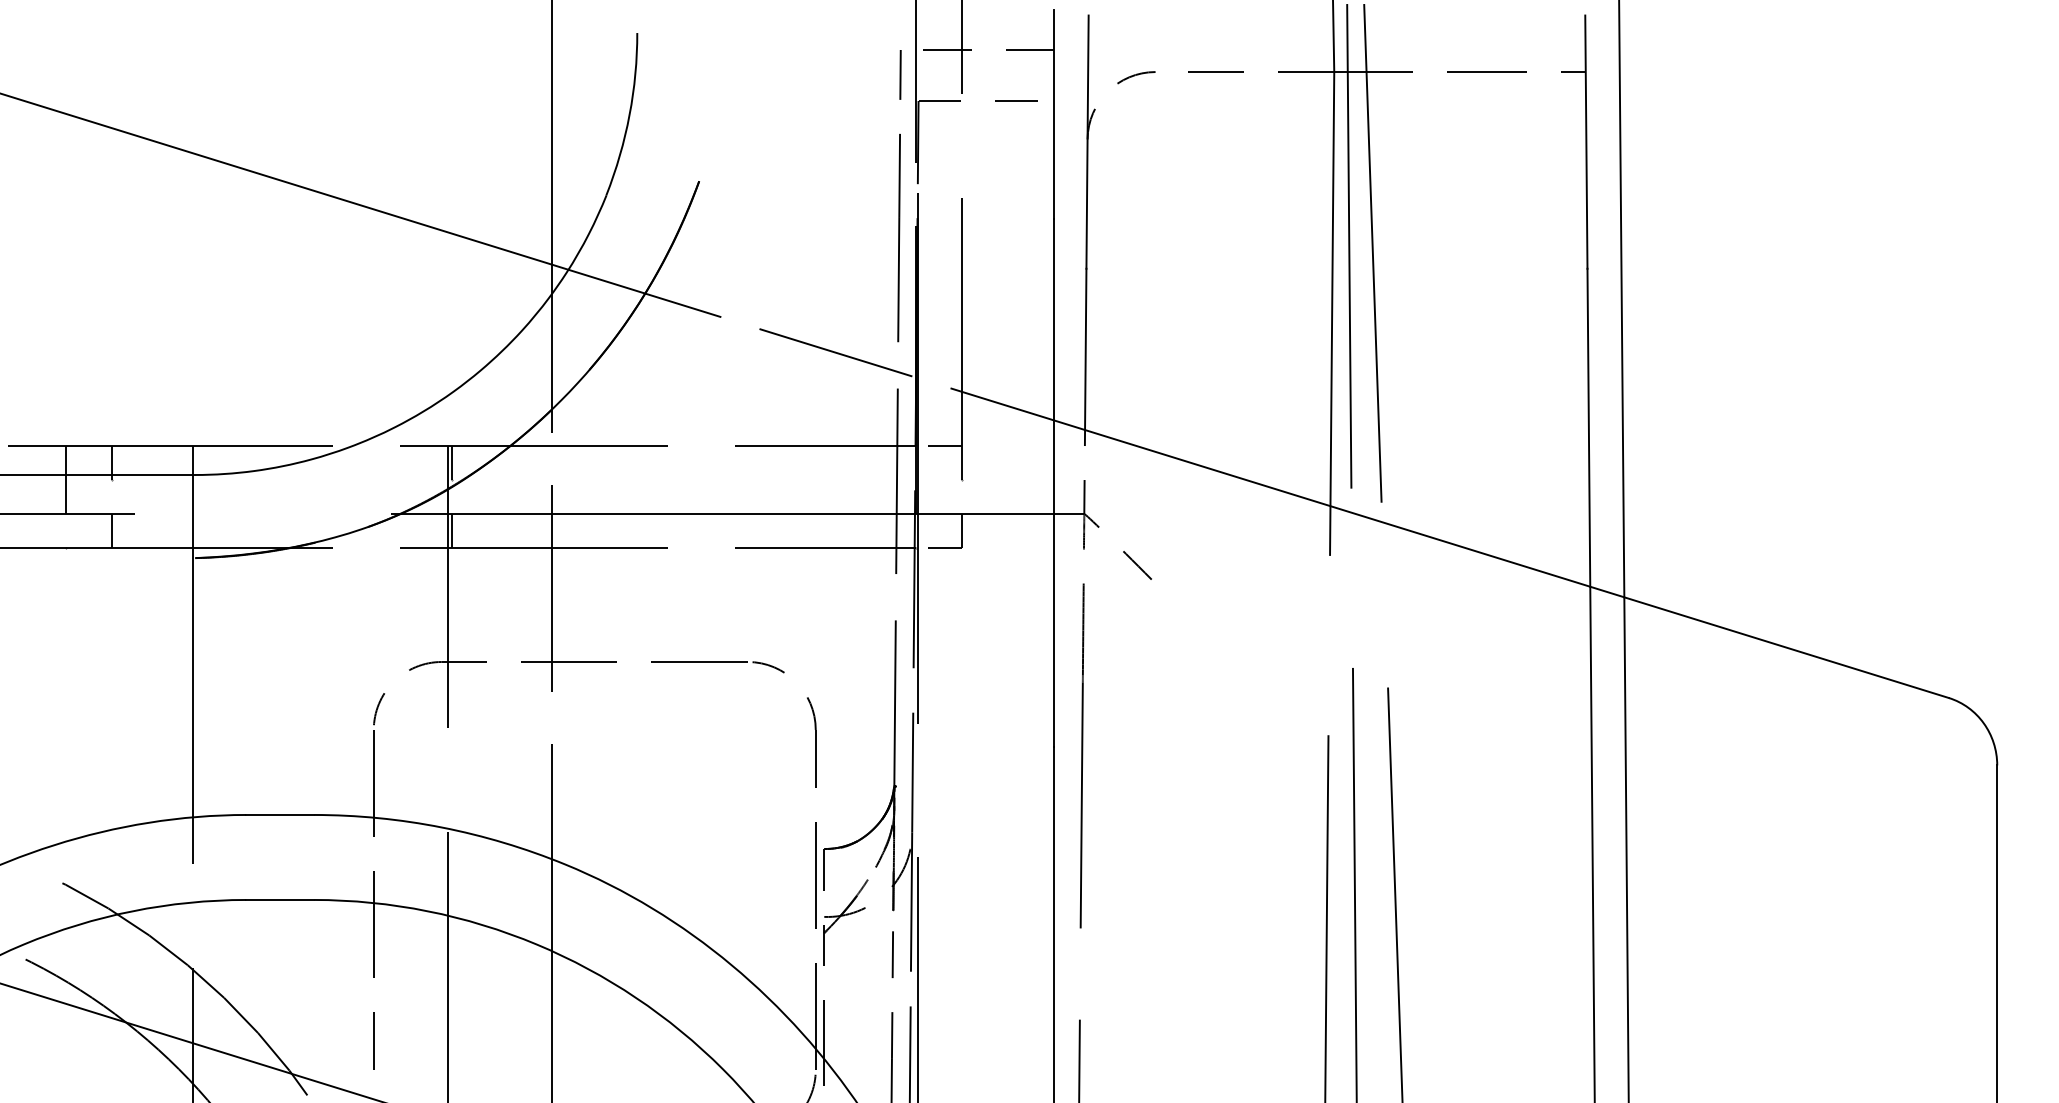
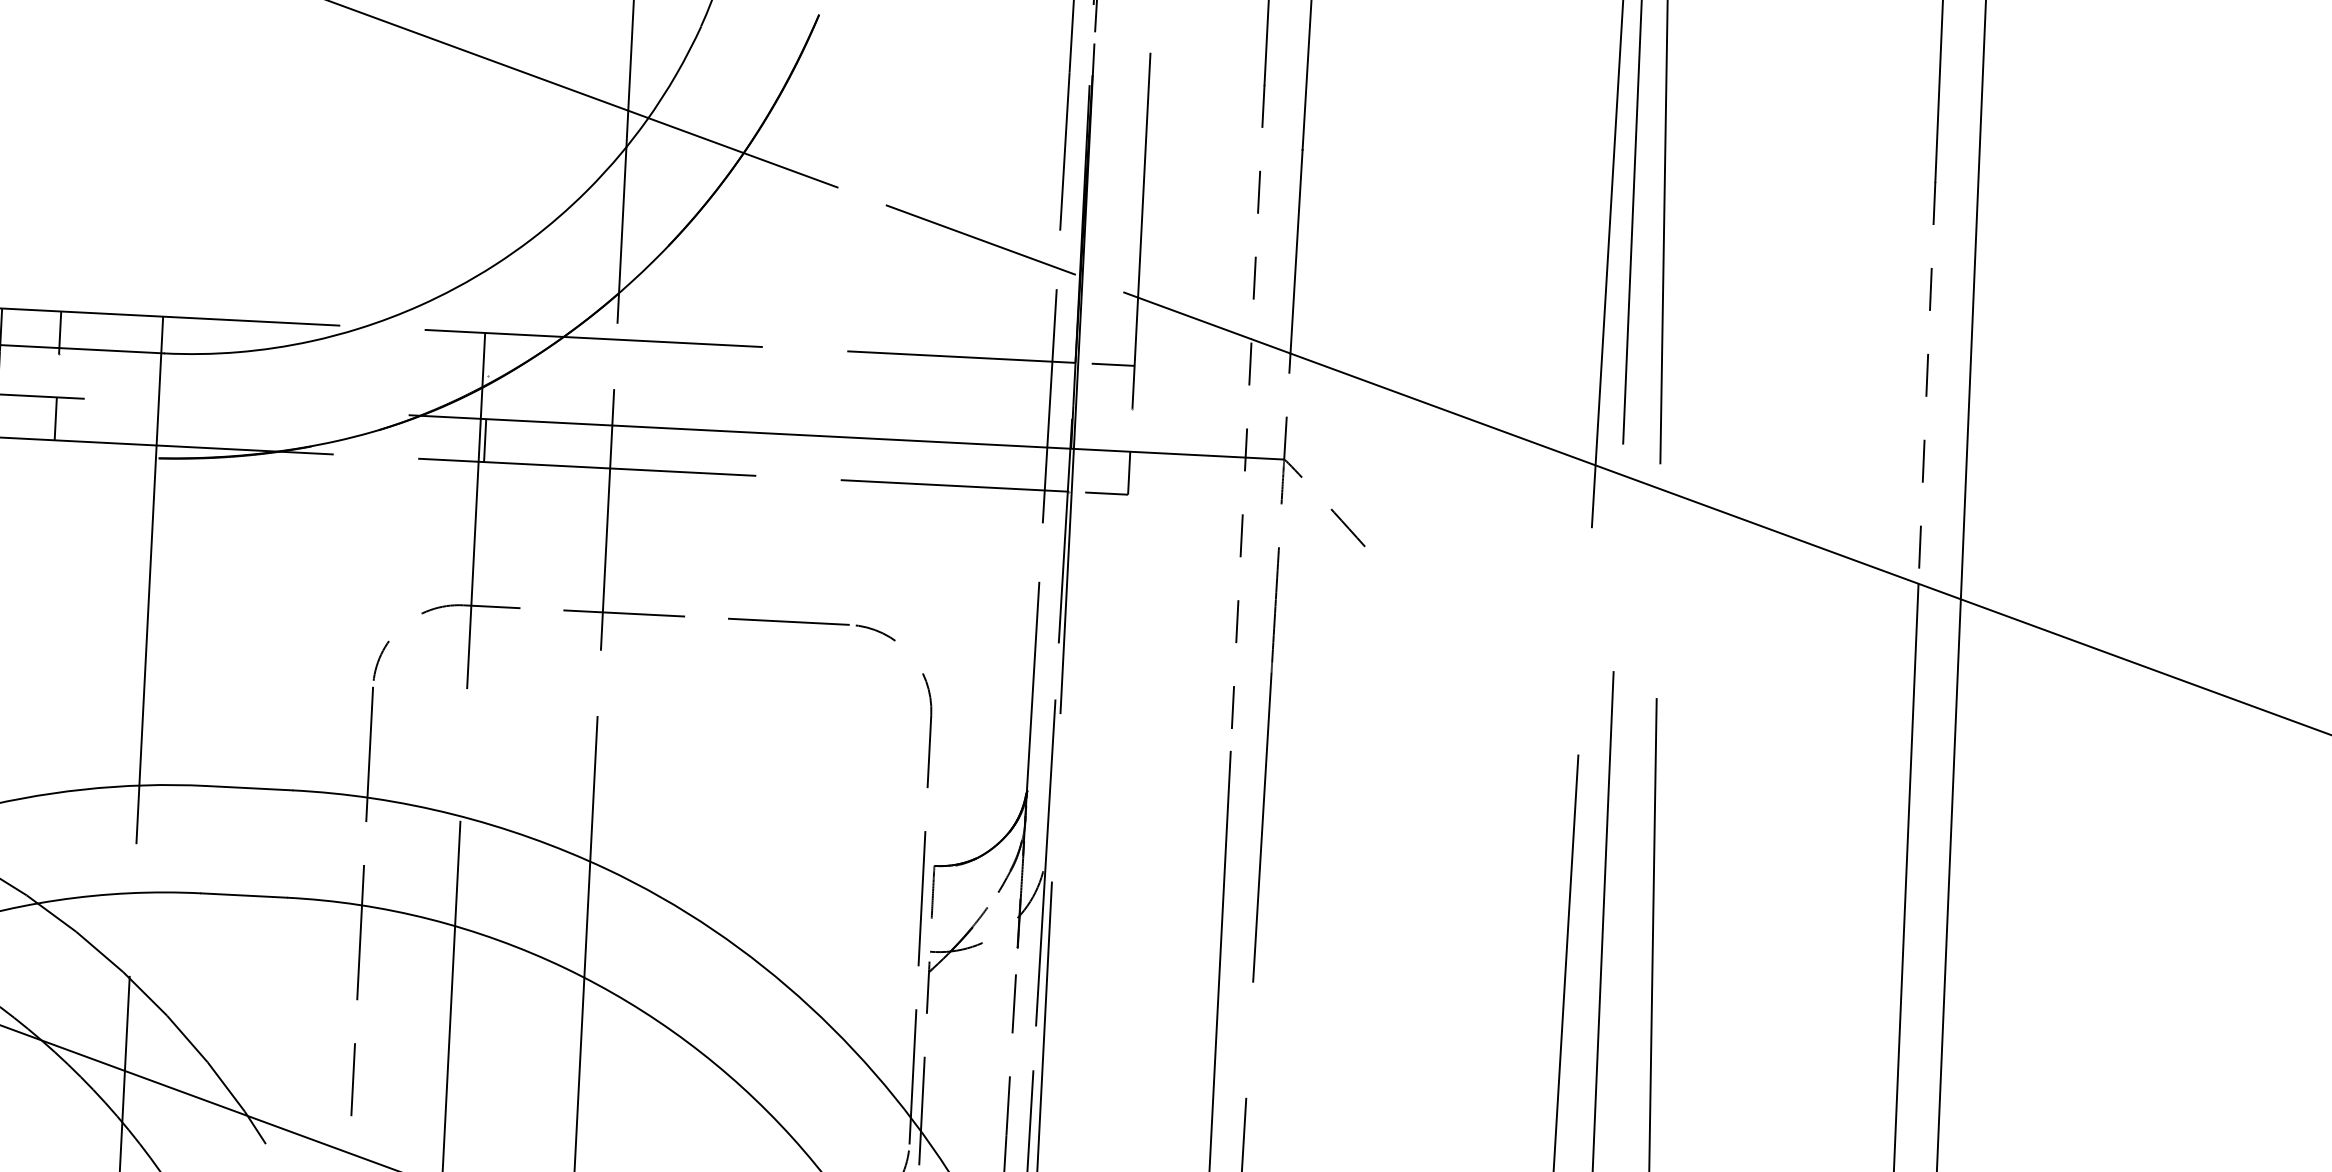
line: (1588, 427) -> (1926, 382), solid -> dashed
line: (452, 463) -> (489, 355), removed
line: (1053, 483) -> (1247, 419), solid -> dashed

